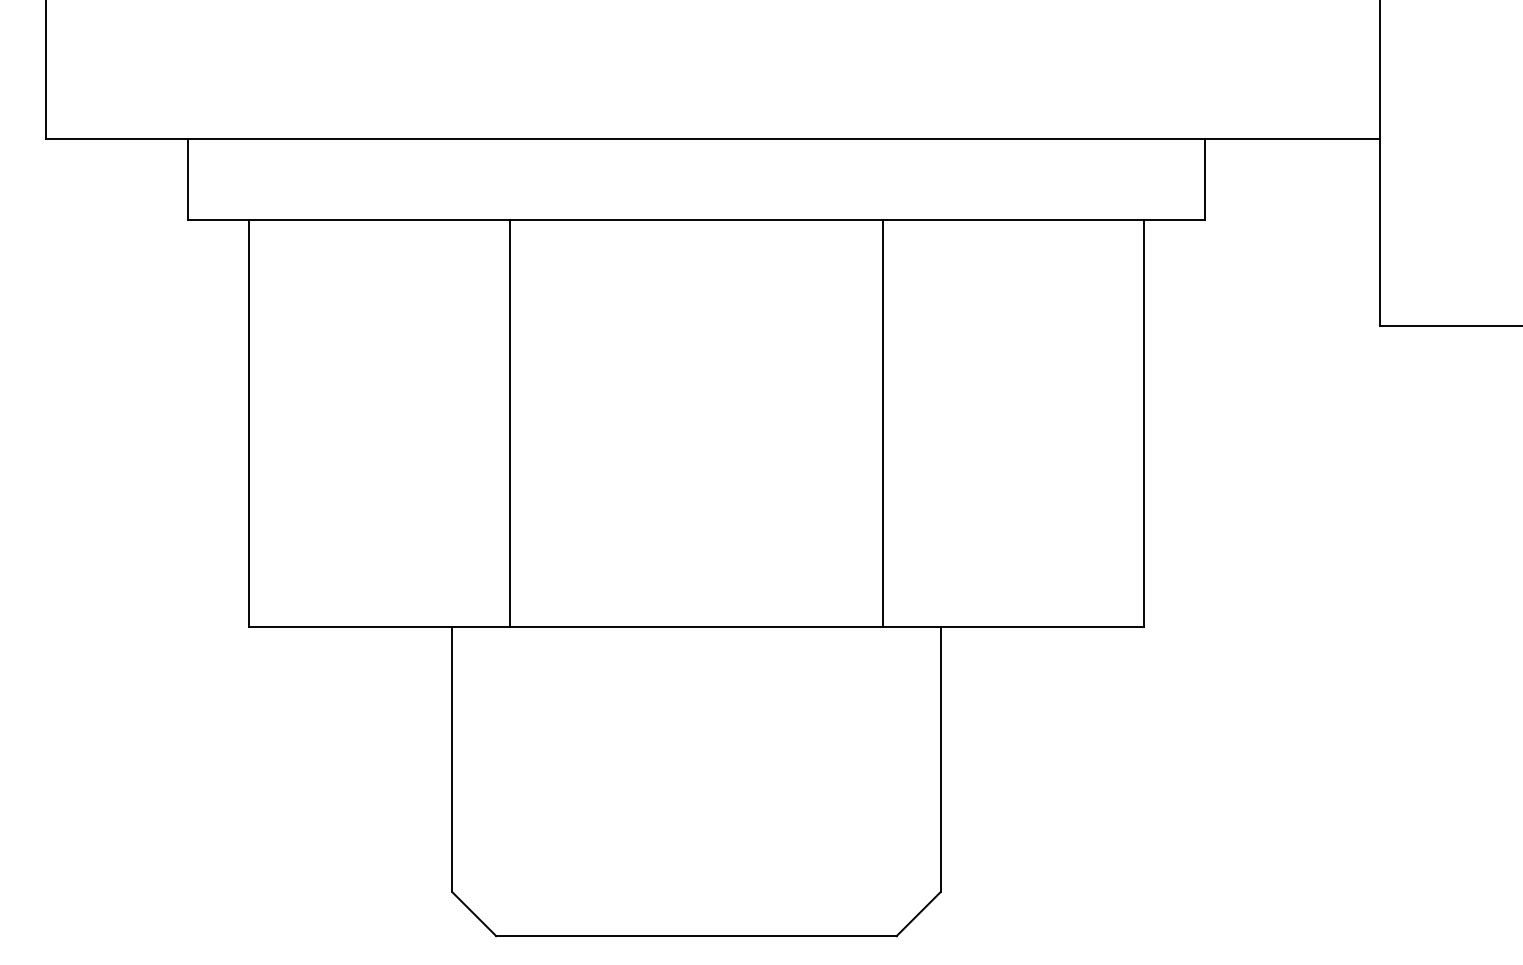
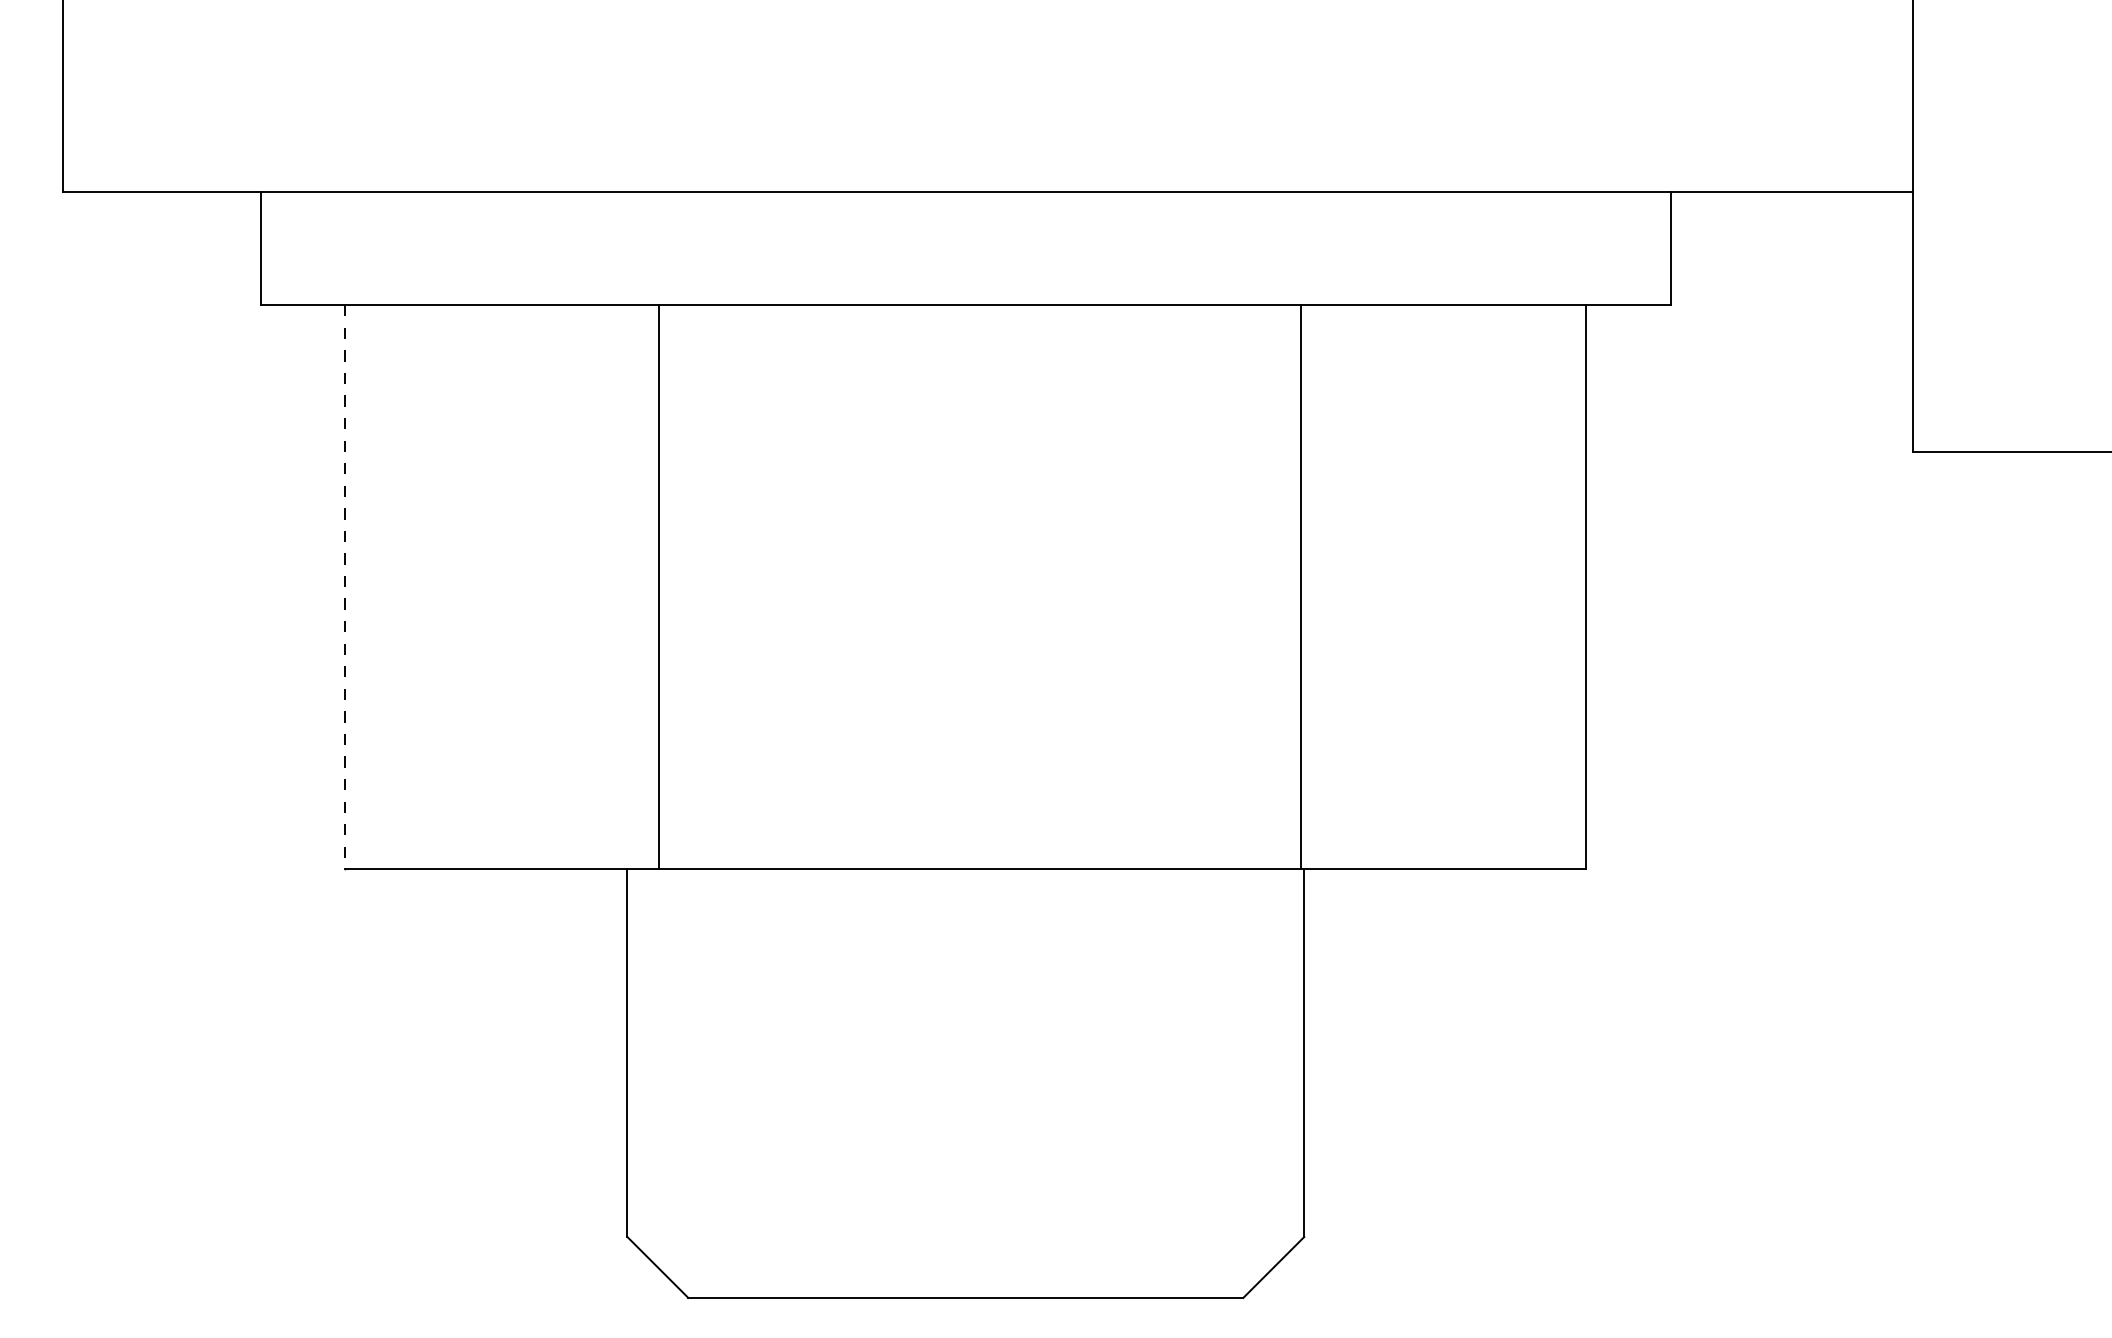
line: (249, 423) -> (345, 587), solid -> dashed
line: (510, 423) -> (659, 587), moved
line: (883, 423) -> (1301, 587), moved

